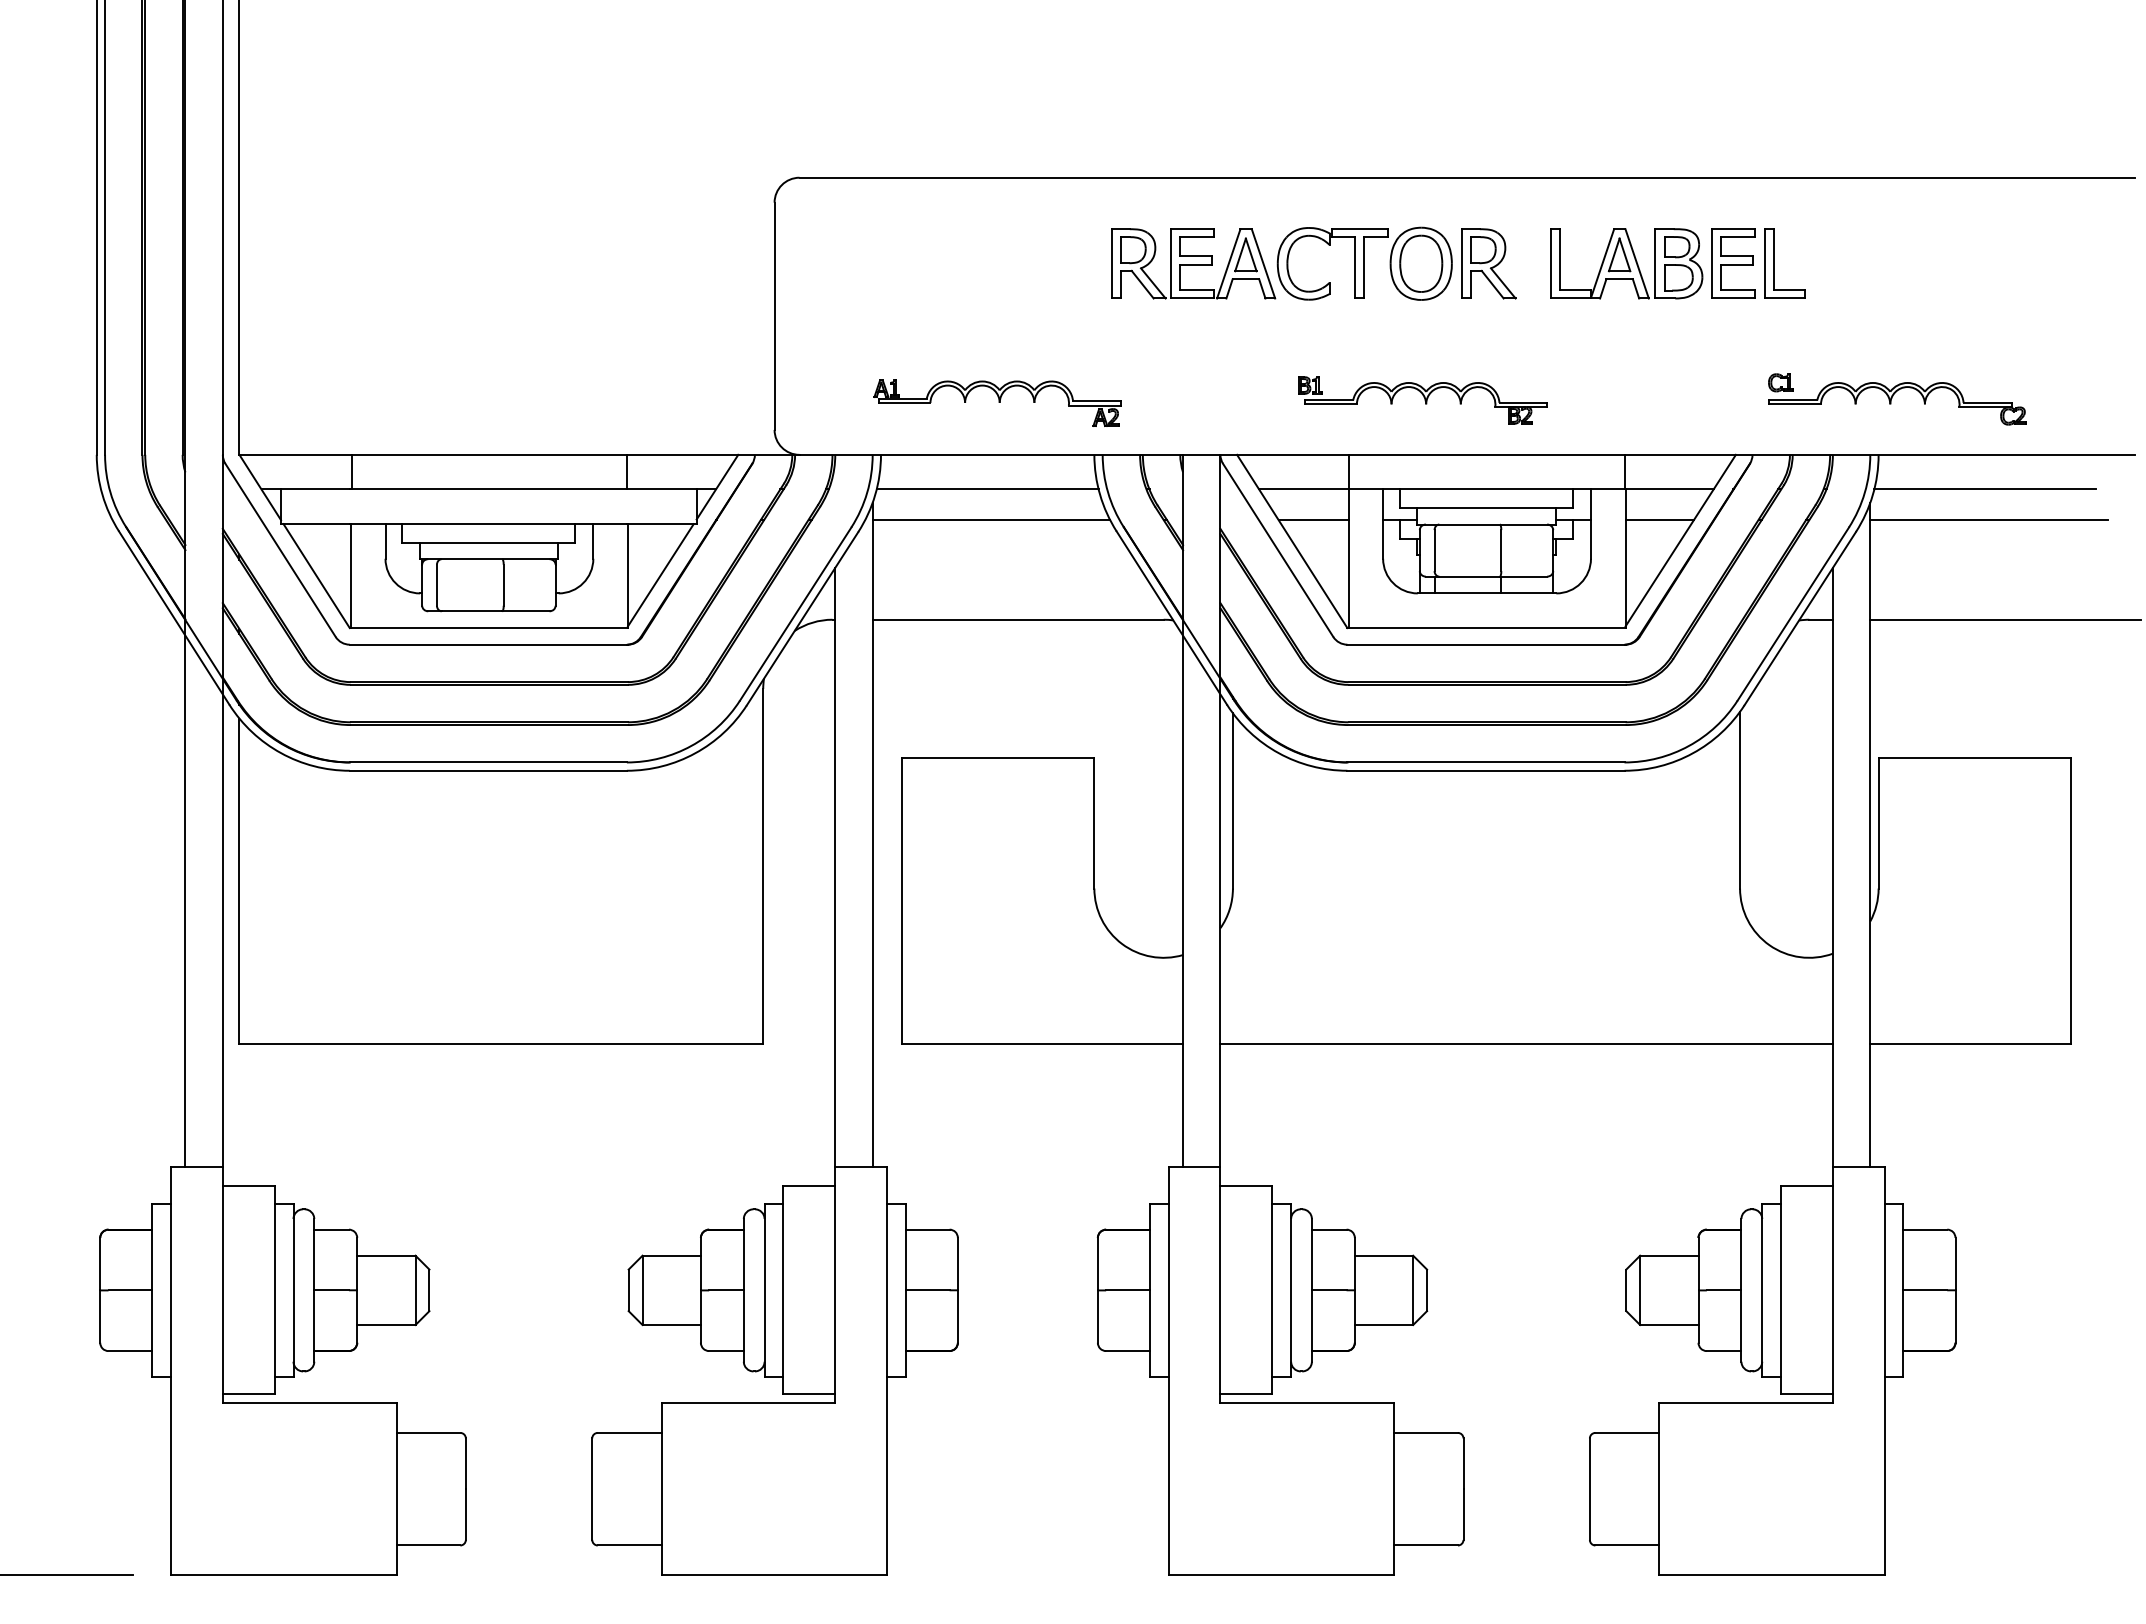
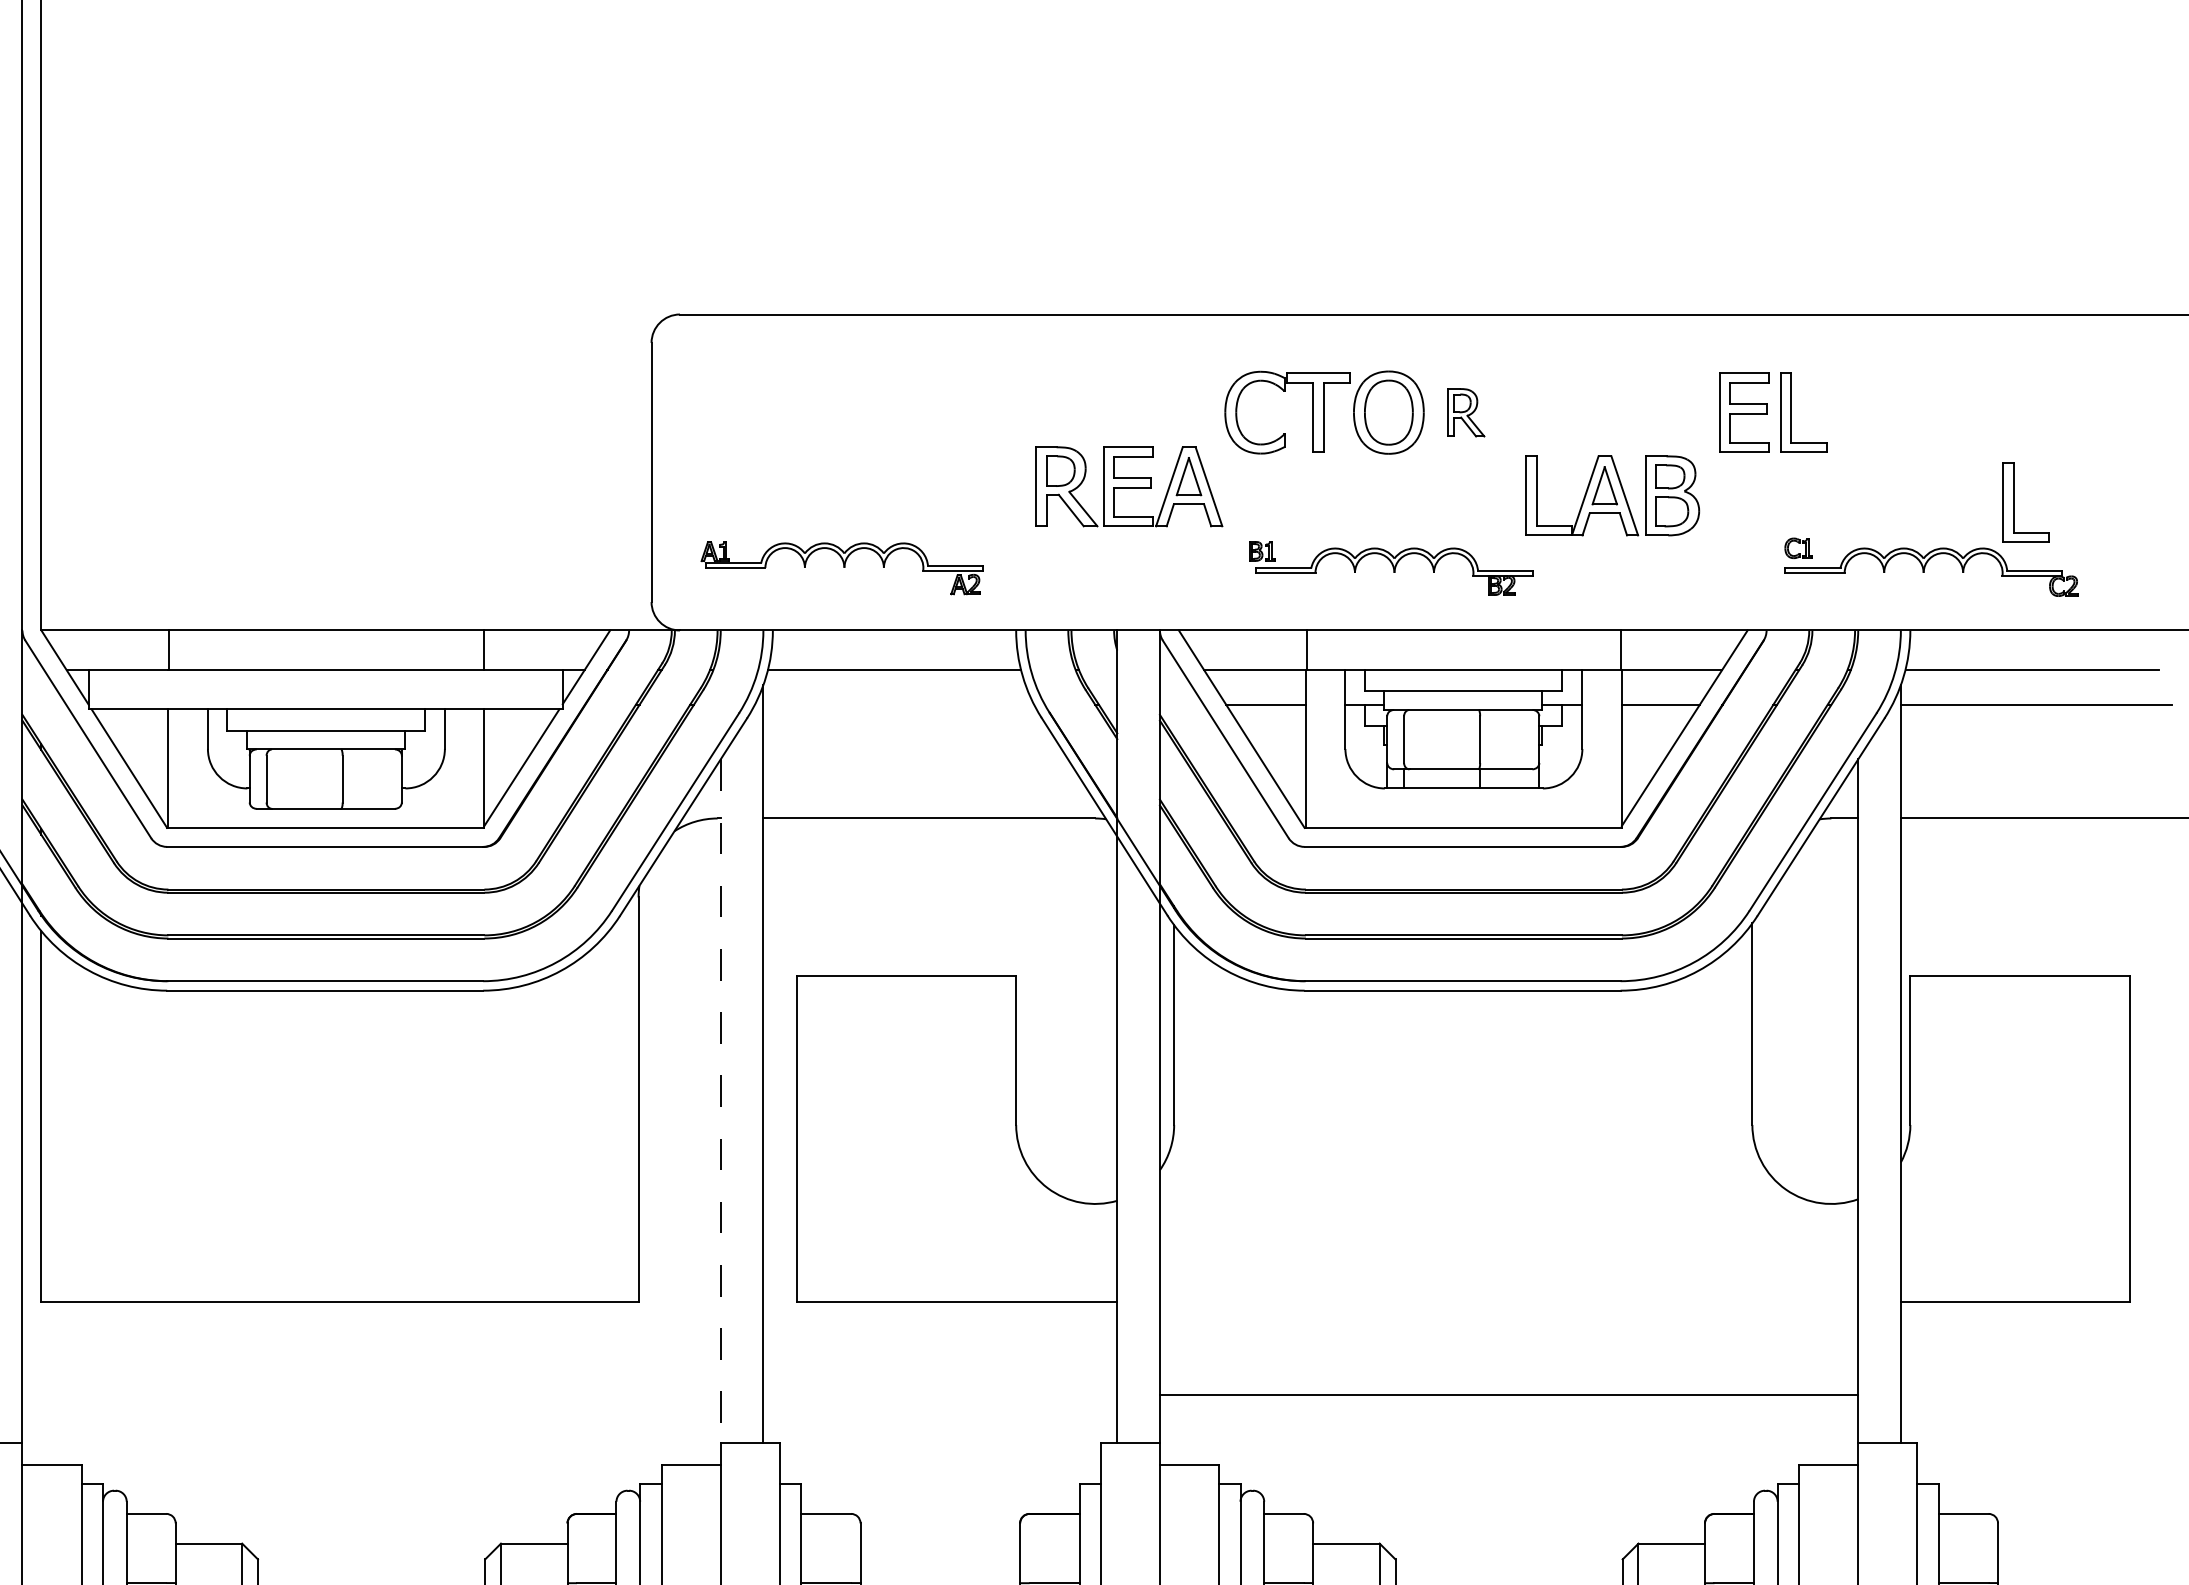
part: (1193, 263) -> (1129, 486), moved
part: (1488, 263) -> (1465, 412), size x0.6
part: (1626, 263) -> (1612, 495), moved
part: (1969, 342) -> (2013, 502), added
part: (997, 402) -> (841, 567), moved
line: (991, 519) -> (898, 704), removed
line: (835, 867) -> (721, 1100), solid -> dashed
line: (1526, 1043) -> (1508, 1395), moved

